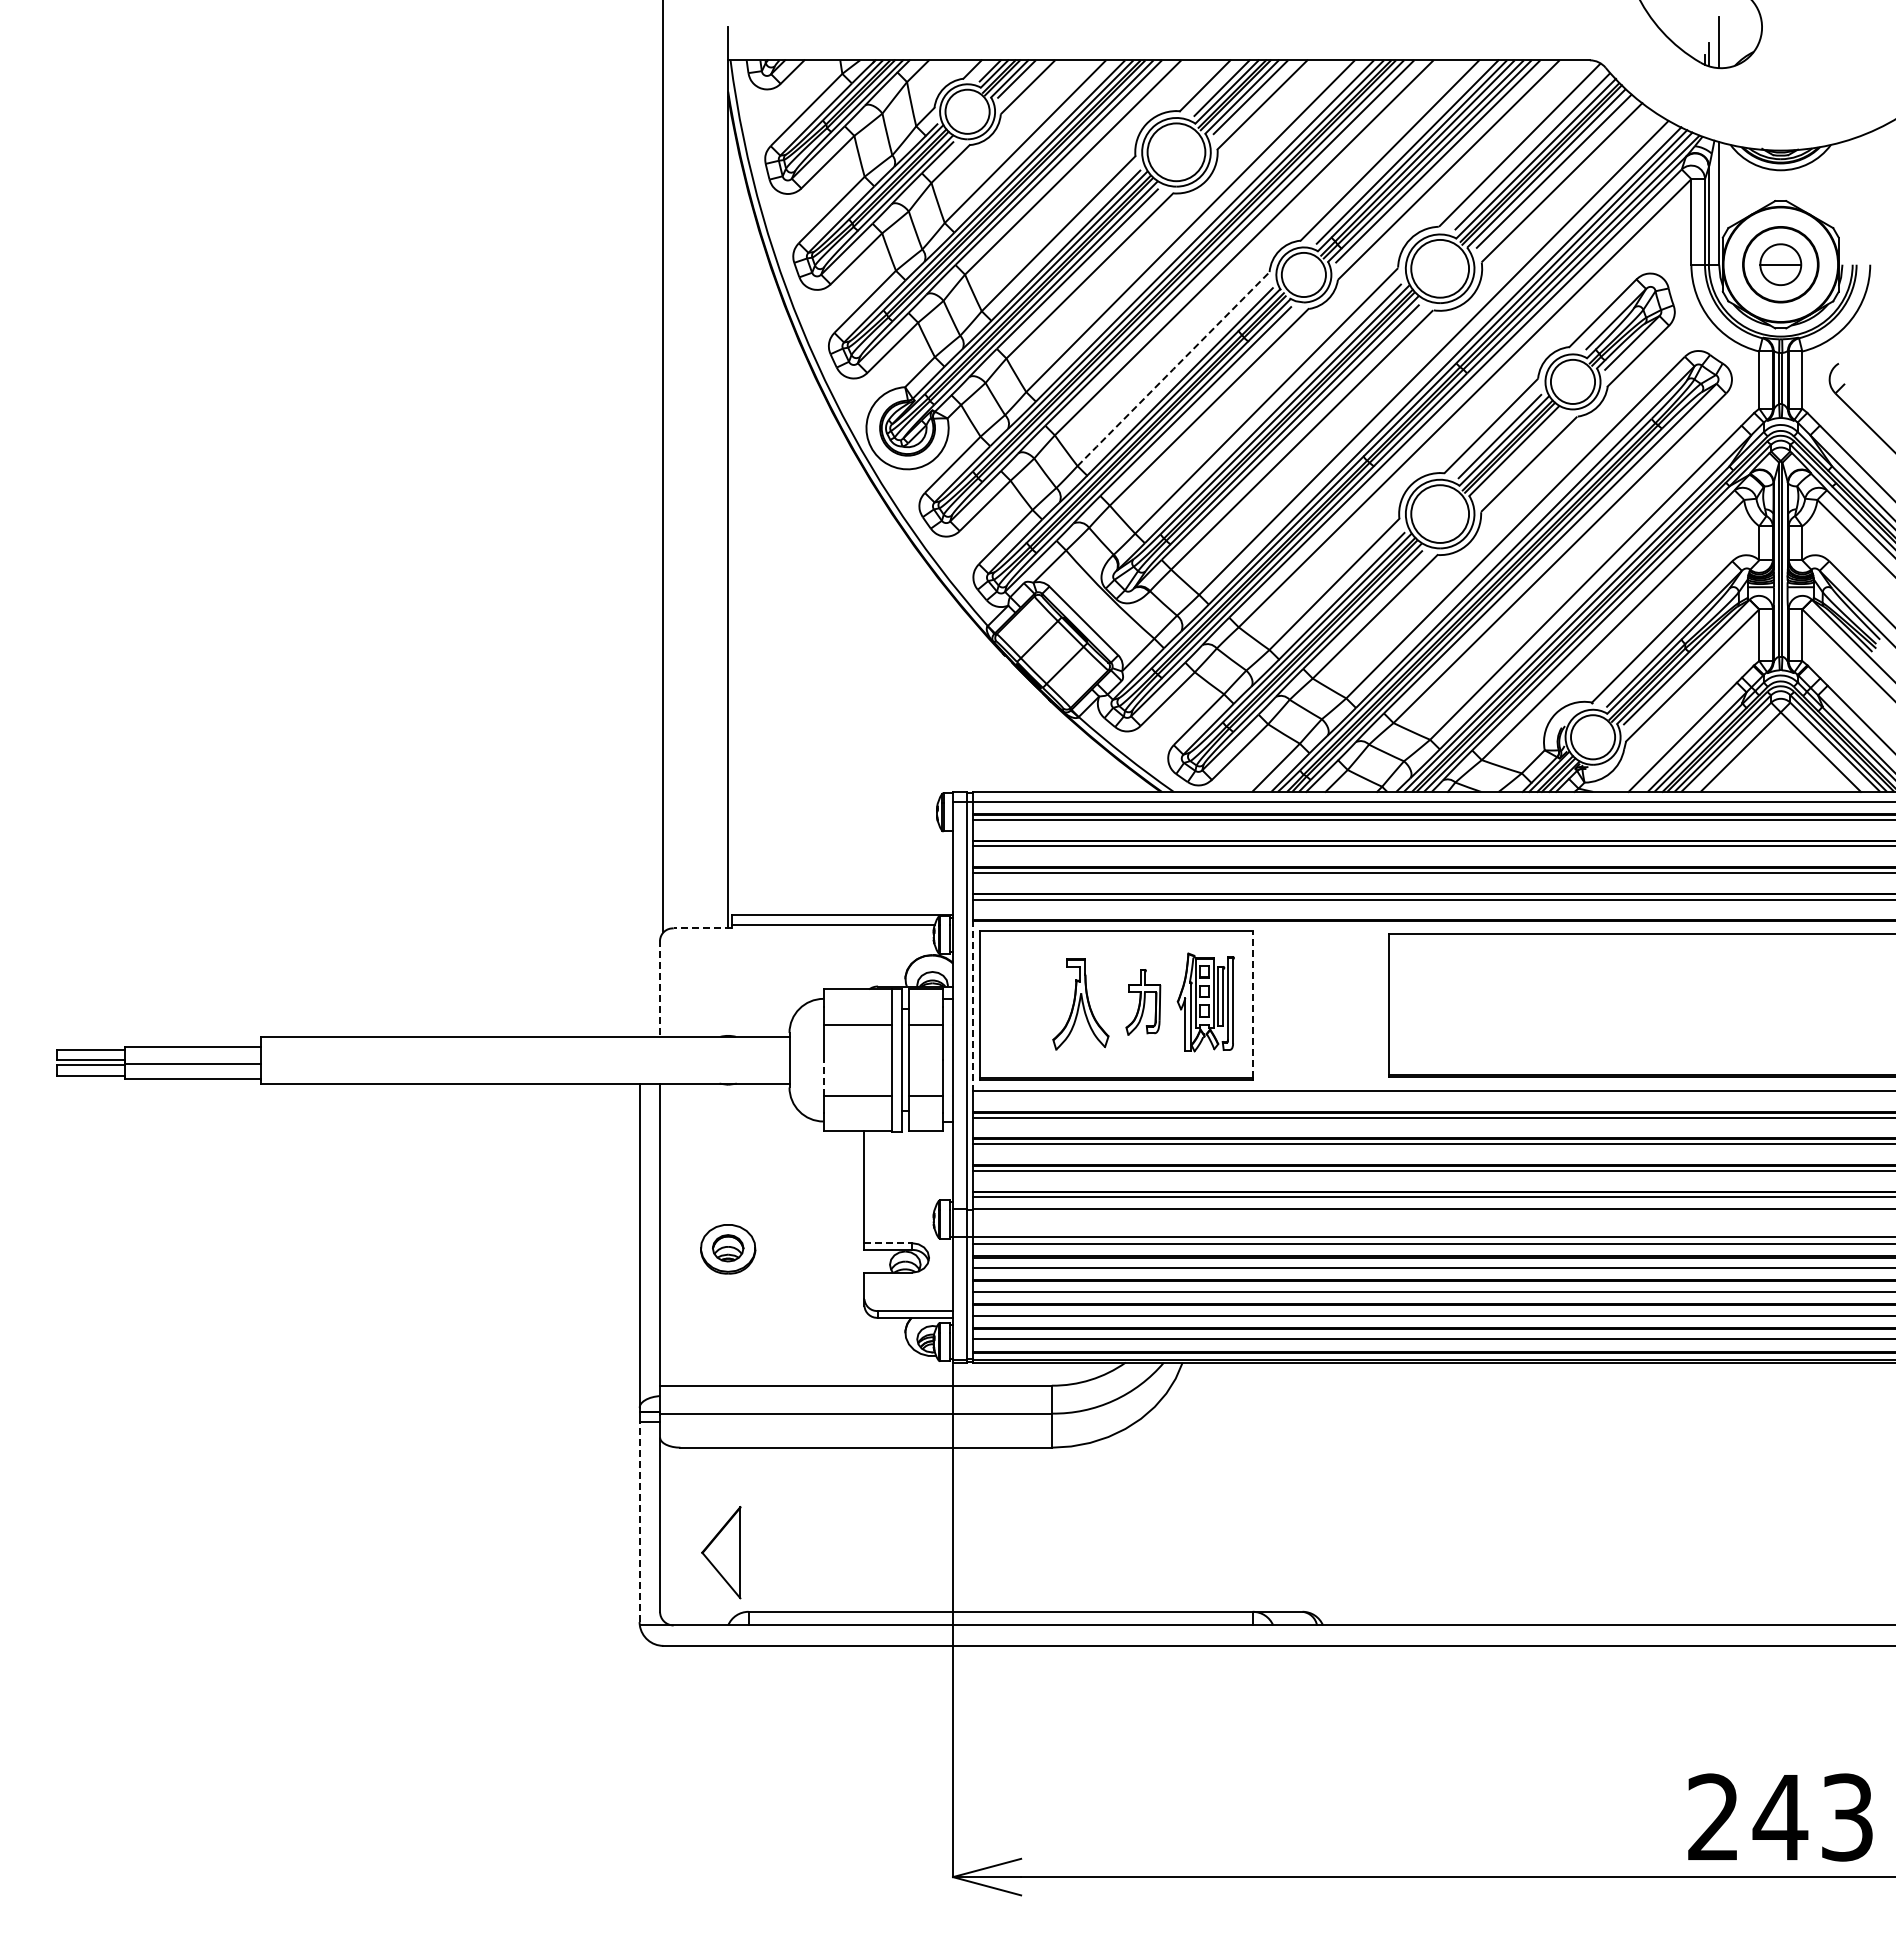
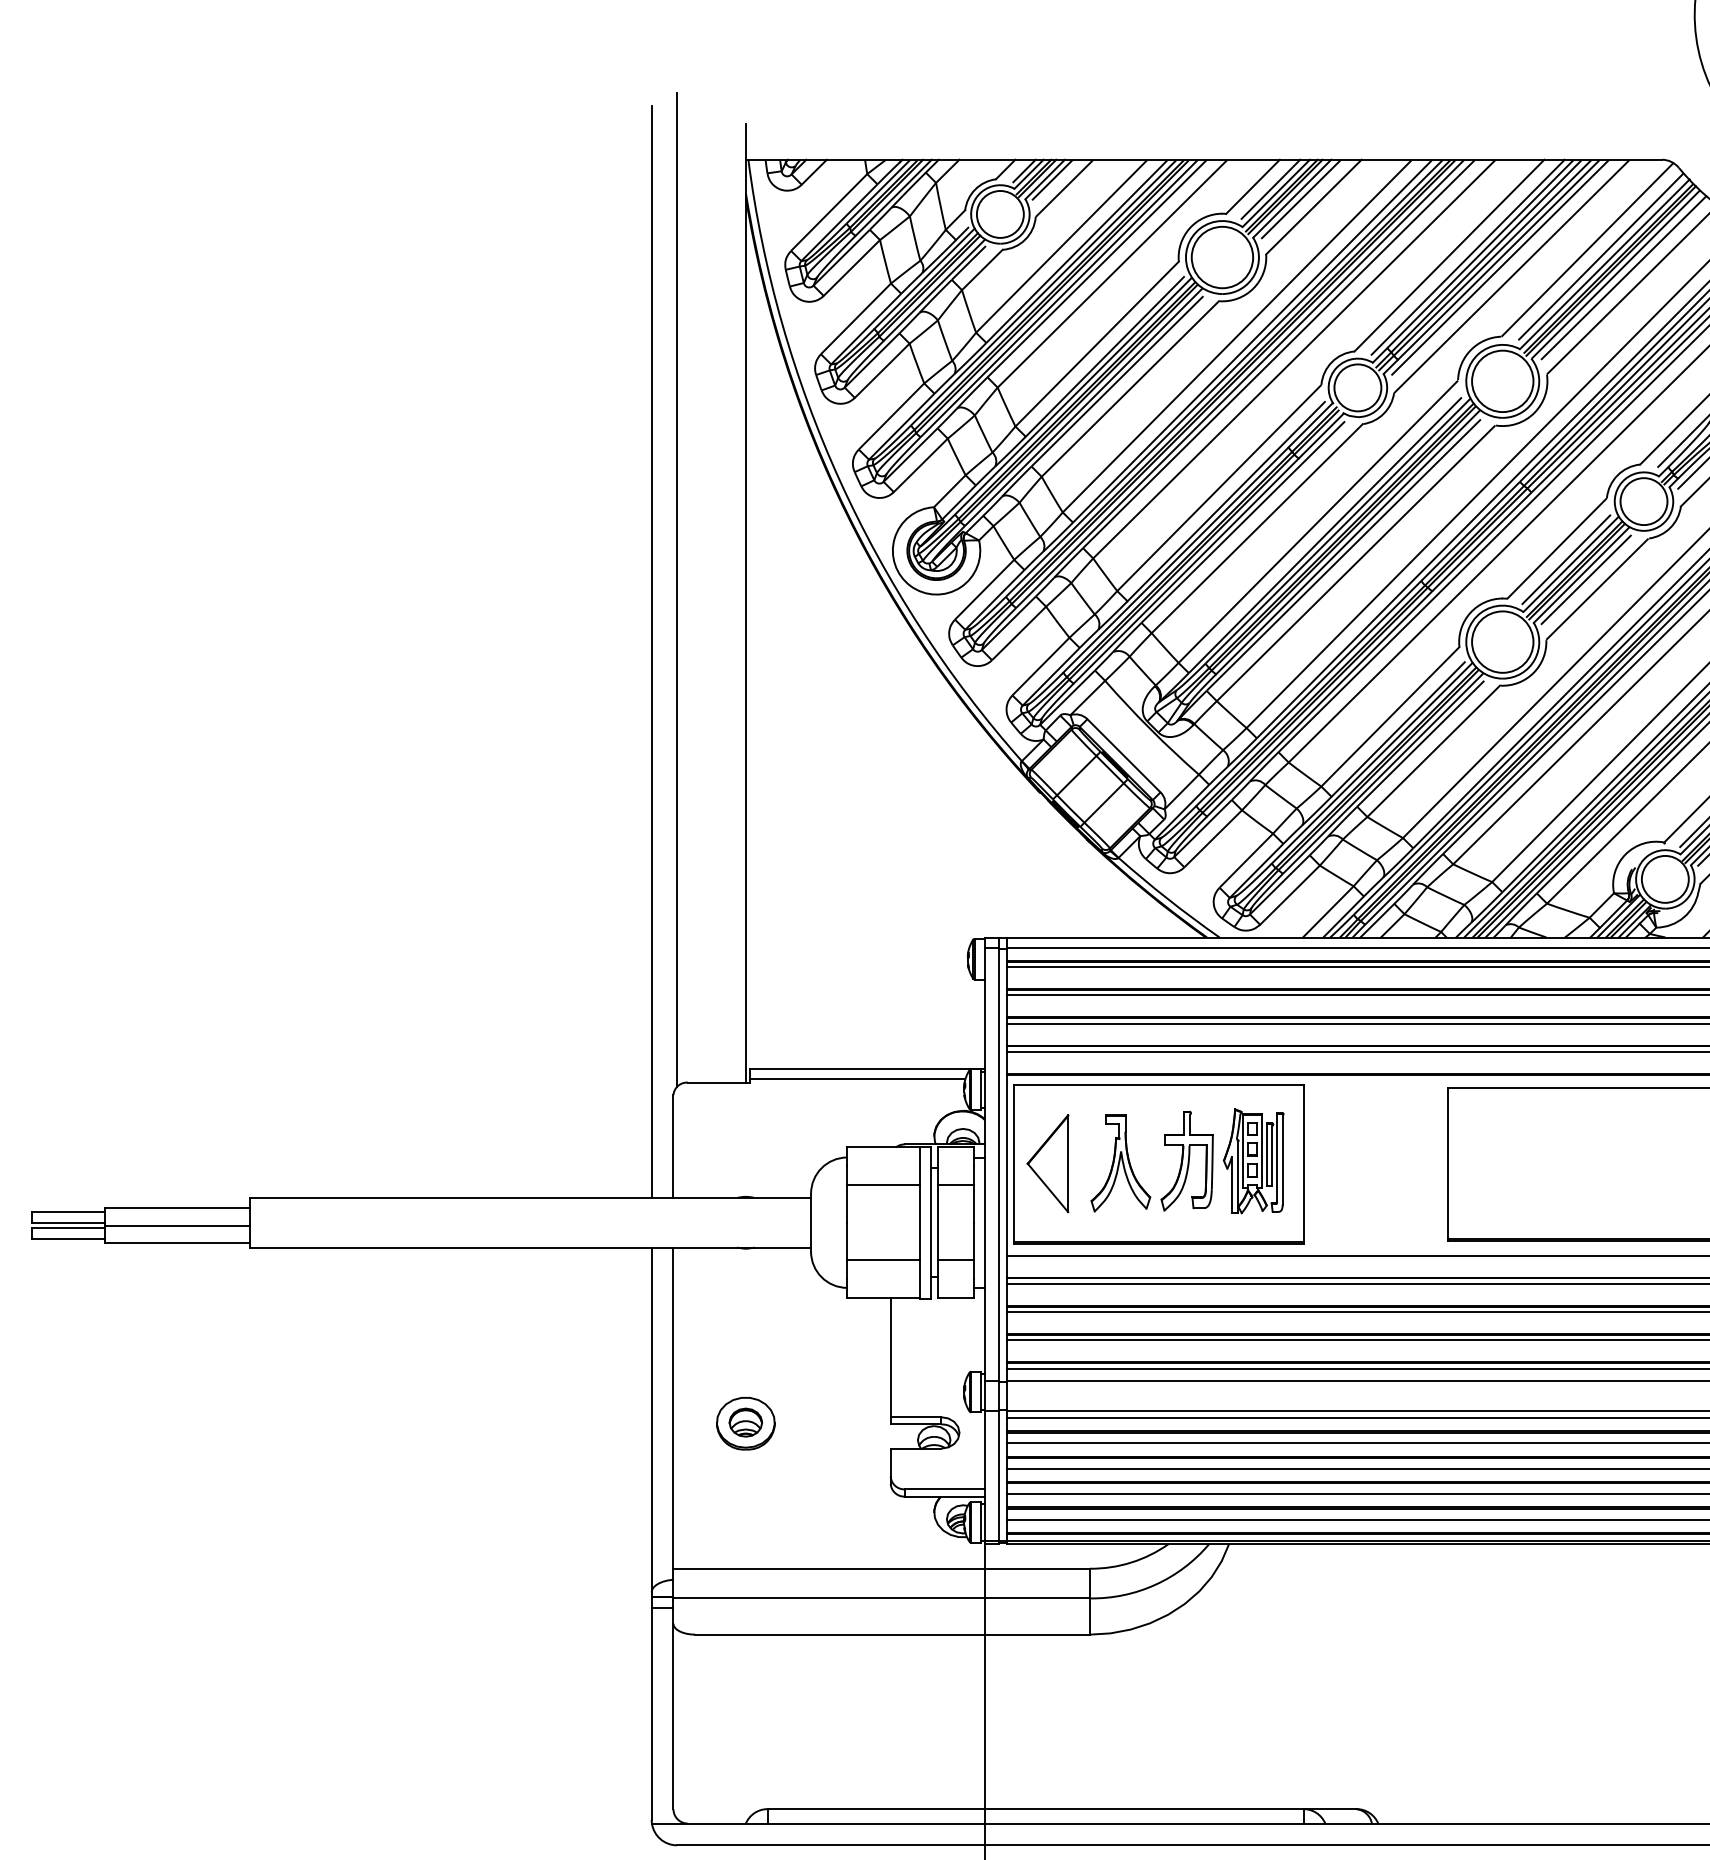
line: (1173, 369) -> (1219, 488), dashed -> solid
line: (1518, 455) -> (1586, 579), added
line: (639, 522) -> (651, 651), added
line: (702, 928) -> (718, 1082), dashed -> solid
line: (660, 989) -> (673, 1147), dashed -> solid
part: (1143, 1002) -> (1187, 1161), size x1.43
line: (1252, 1004) -> (1303, 1163), dashed -> solid
line: (973, 1006) -> (1006, 1165), dashed -> solid
line: (823, 1077) -> (847, 1241), dashed -> solid
line: (888, 1243) -> (916, 1417), dashed -> solid
line: (639, 1522) -> (651, 1714), dashed -> solid
part: (721, 1552) -> (1048, 1163), moved

